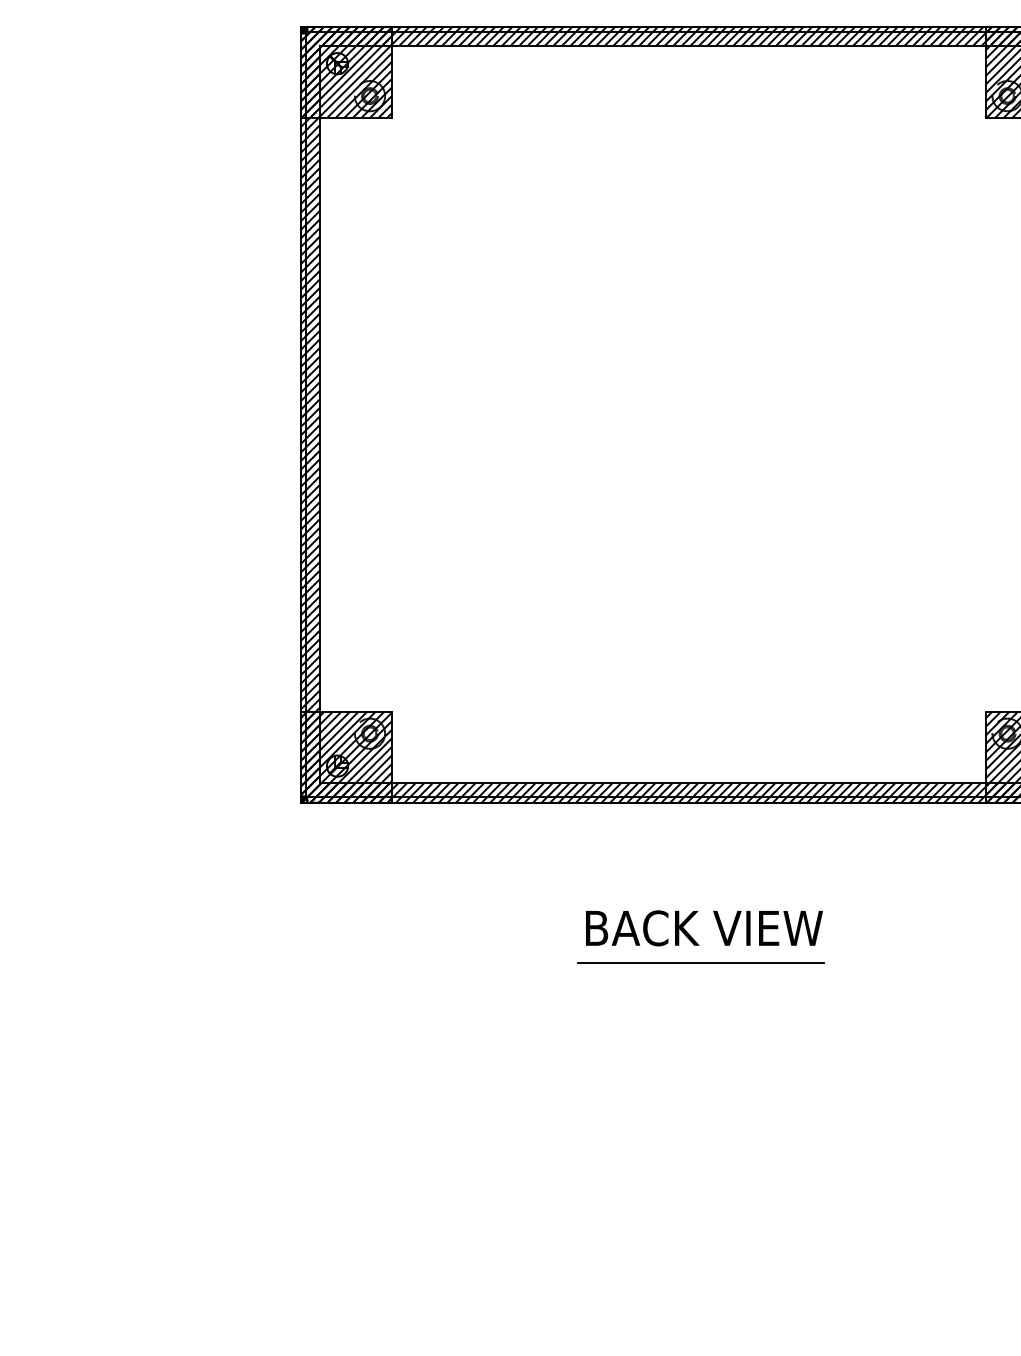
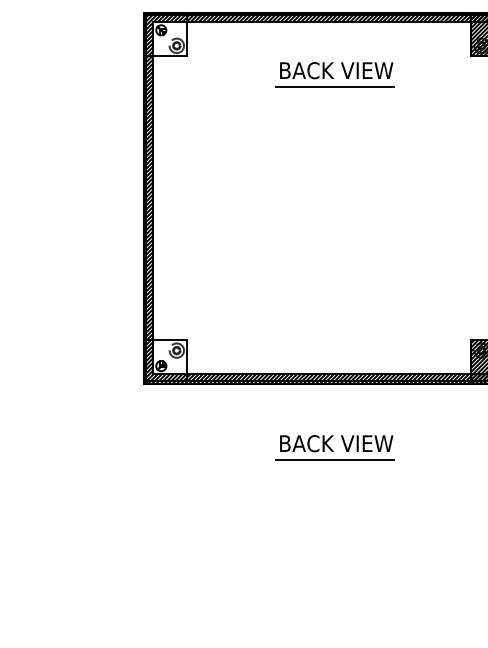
hatch: (346, 72) -> (165, 34), removed
part: (699, 156) -> (334, 74), added
hatch: (346, 756) -> (165, 361), removed

